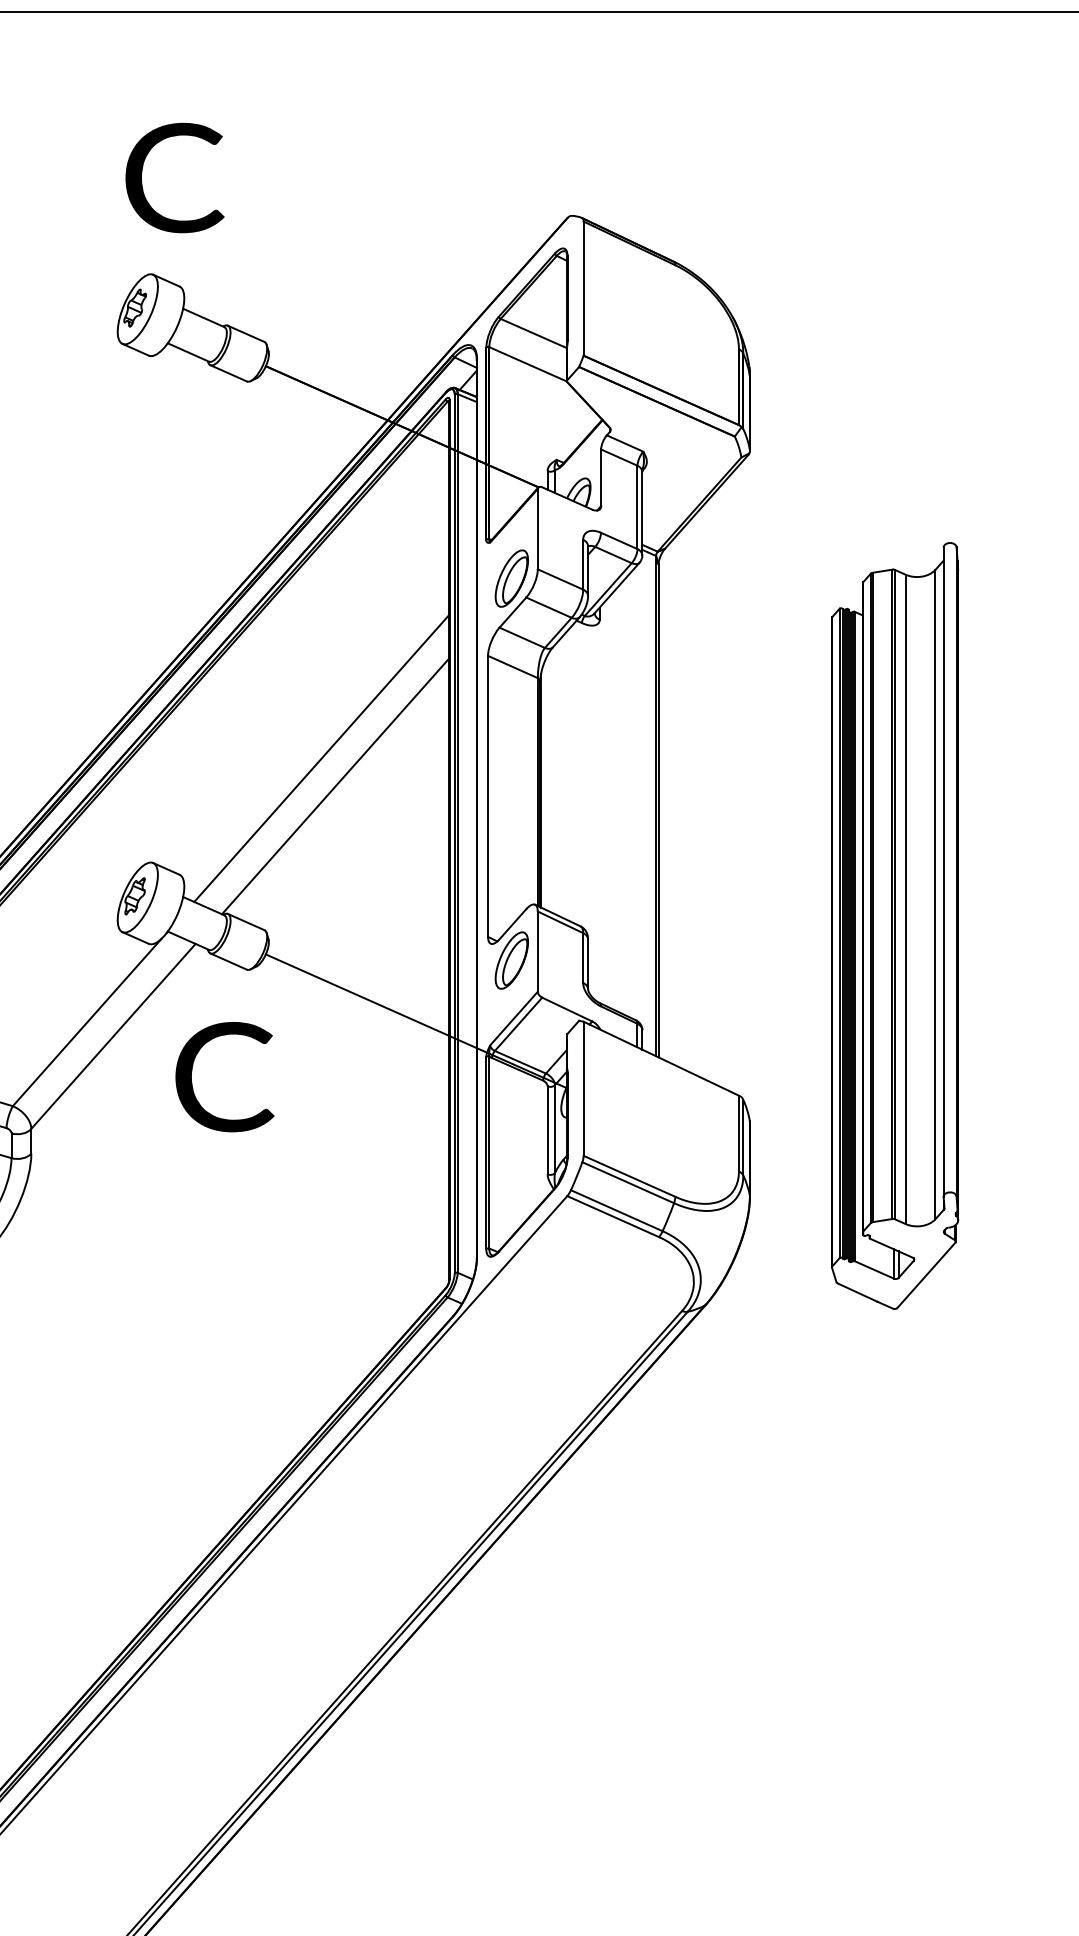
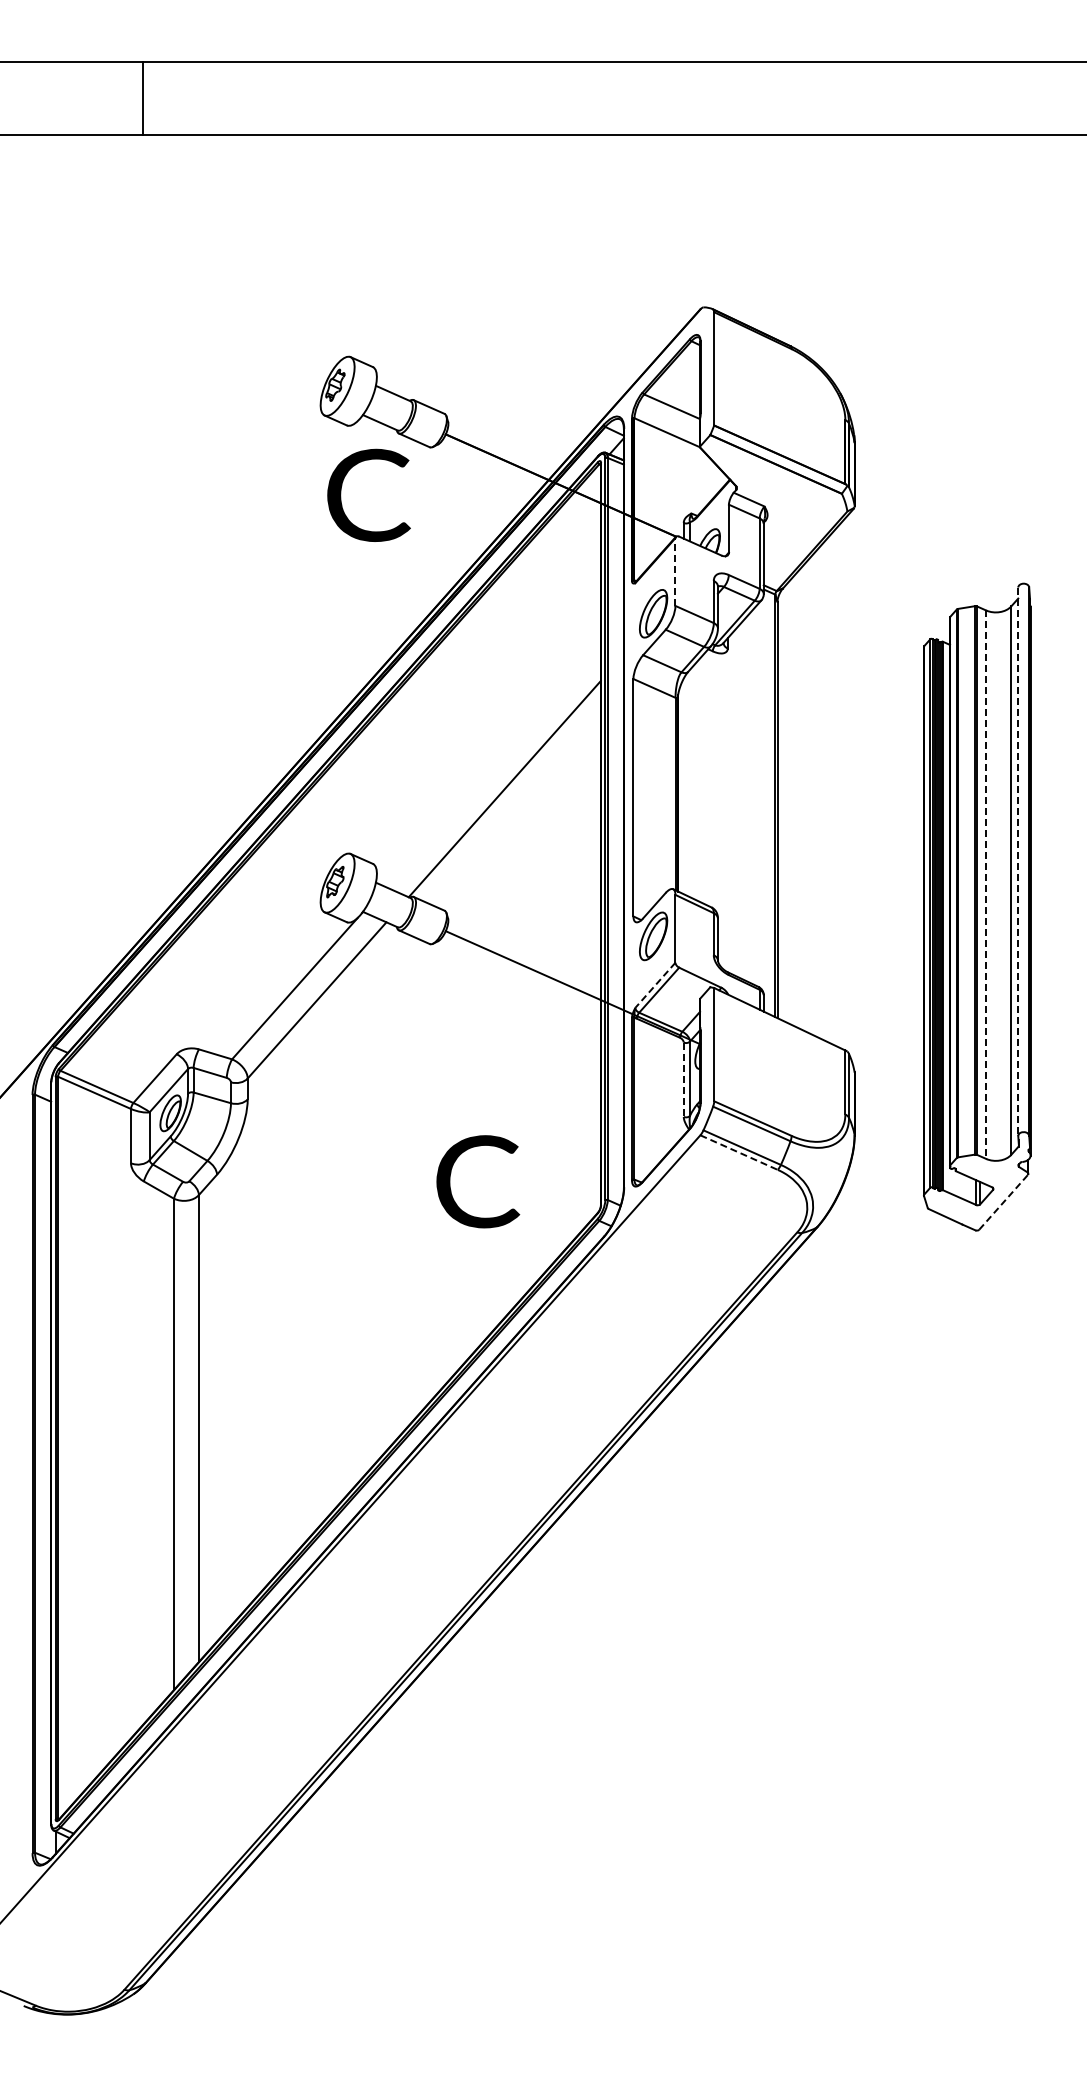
text: (174, 176) -> (368, 494), moved
line: (537, 529) -> (675, 572), solid -> dashed
line: (321, 758) -> (492, 765), removed
line: (943, 873) -> (1018, 862), solid -> dashed
line: (906, 900) -> (986, 885), solid -> dashed
line: (514, 1018) -> (655, 985), solid -> dashed
text: (225, 1076) -> (478, 1181), moved
line: (547, 1131) -> (683, 1080), solid -> dashed
line: (613, 1216) -> (739, 1152), solid -> dashed
line: (926, 1275) -> (1003, 1202), solid -> dashed

